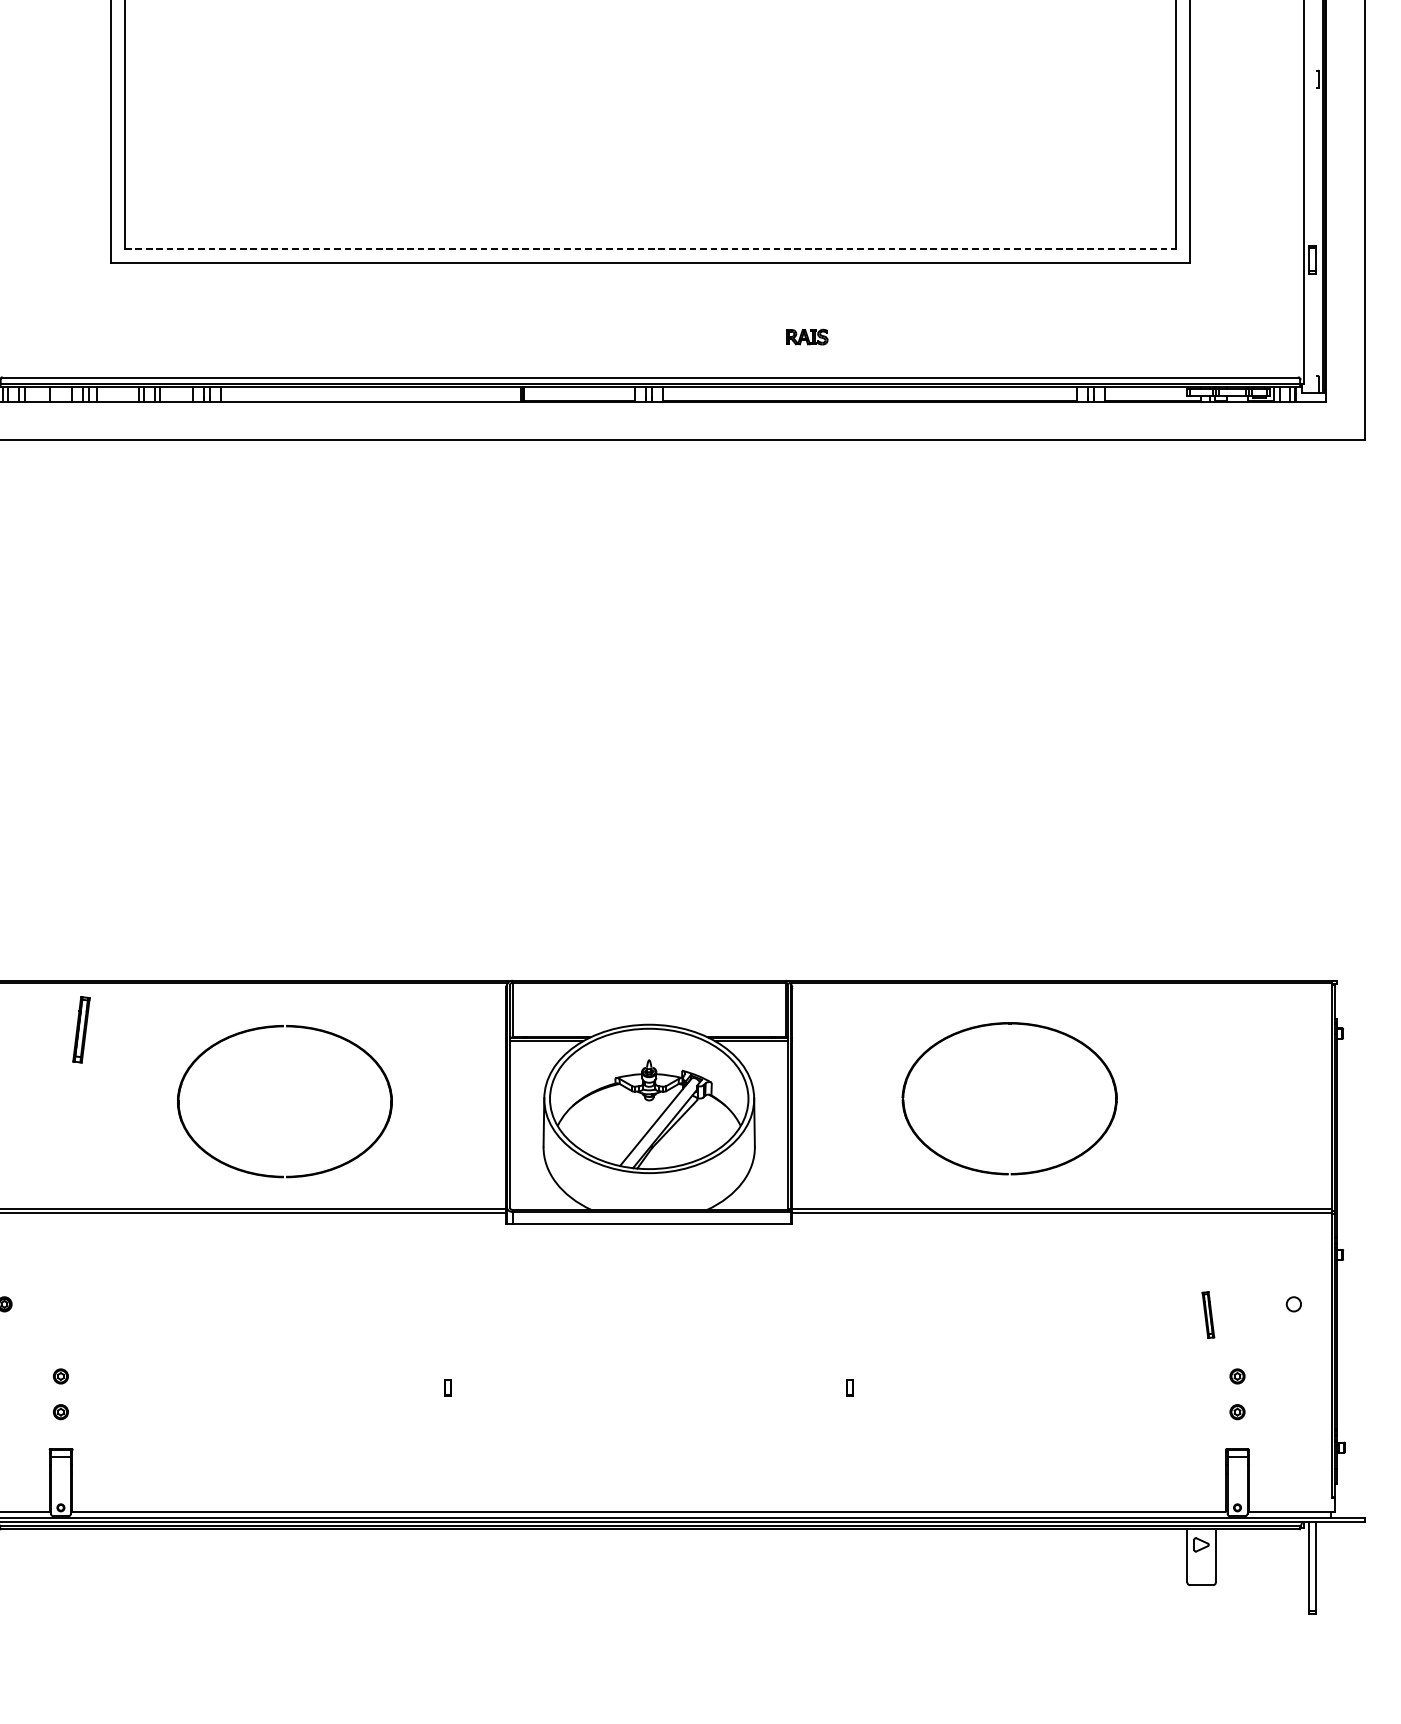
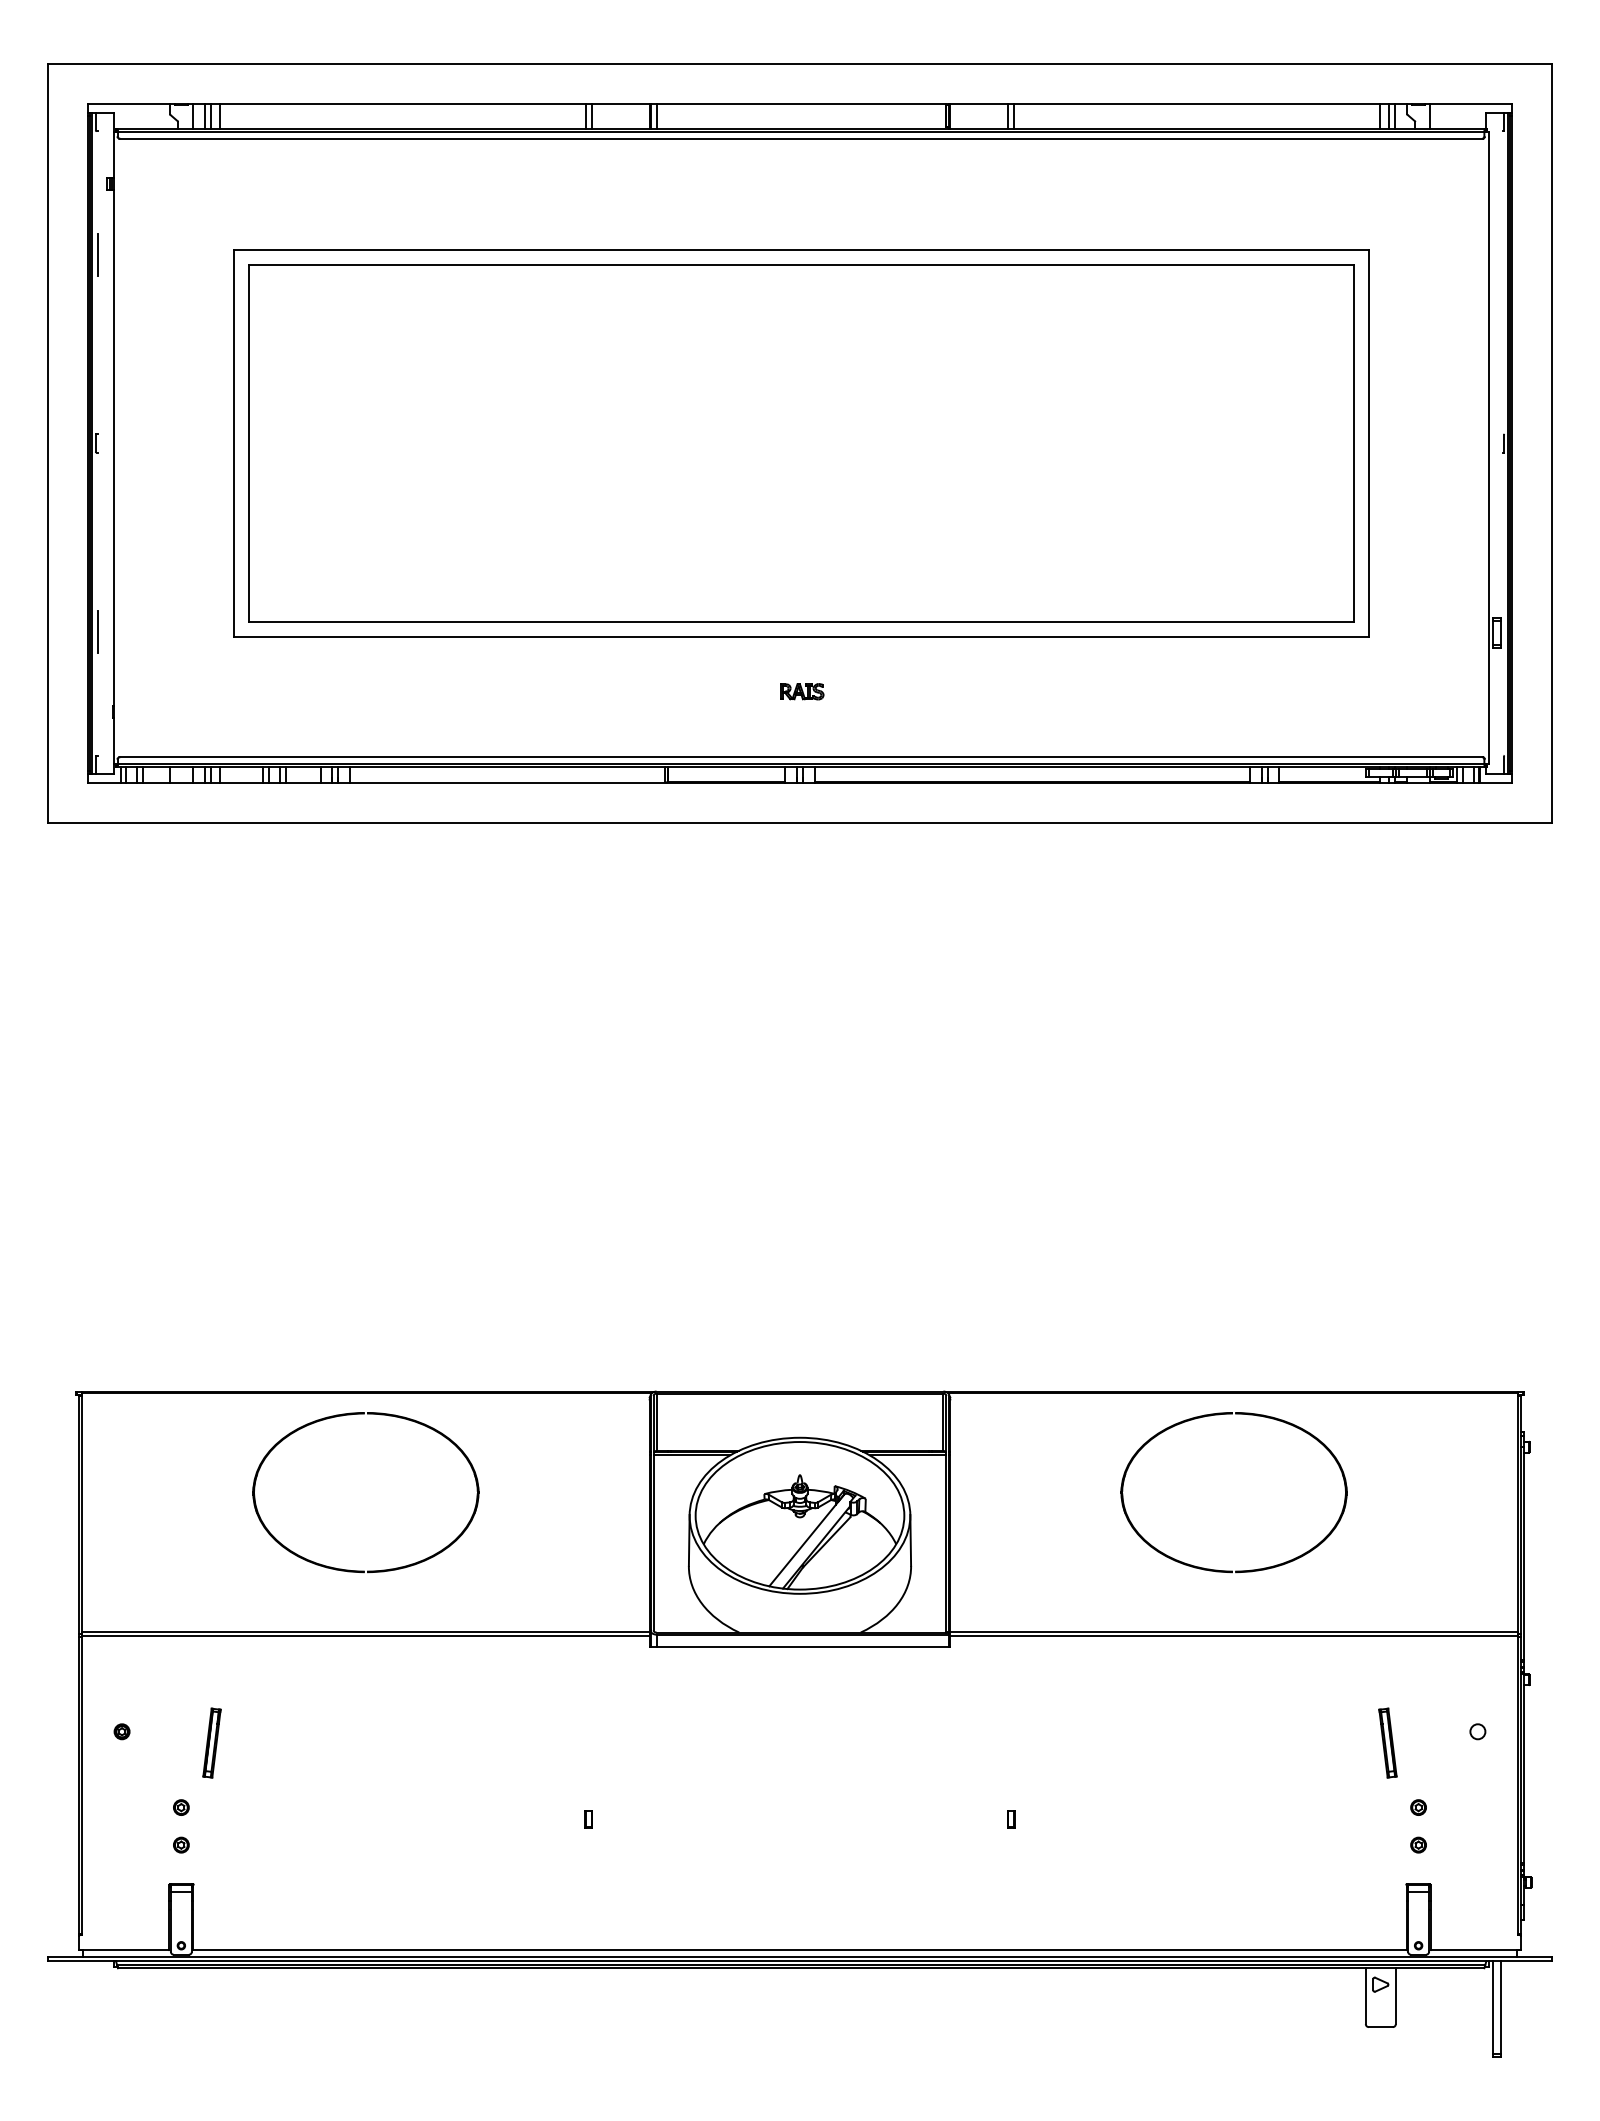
line: (650, 249) -> (801, 622), dashed -> solid
part: (807, 336) -> (802, 691), moved
part: (1008, 1024) -> (1232, 1414), moved
part: (283, 1027) -> (364, 1414), moved
part: (81, 1029) -> (211, 1742), moved
part: (1207, 1314) -> (1387, 1742), size x1.43

